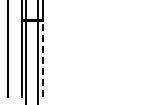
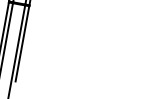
line: (42, 58) -> (22, 43), dashed -> solid

